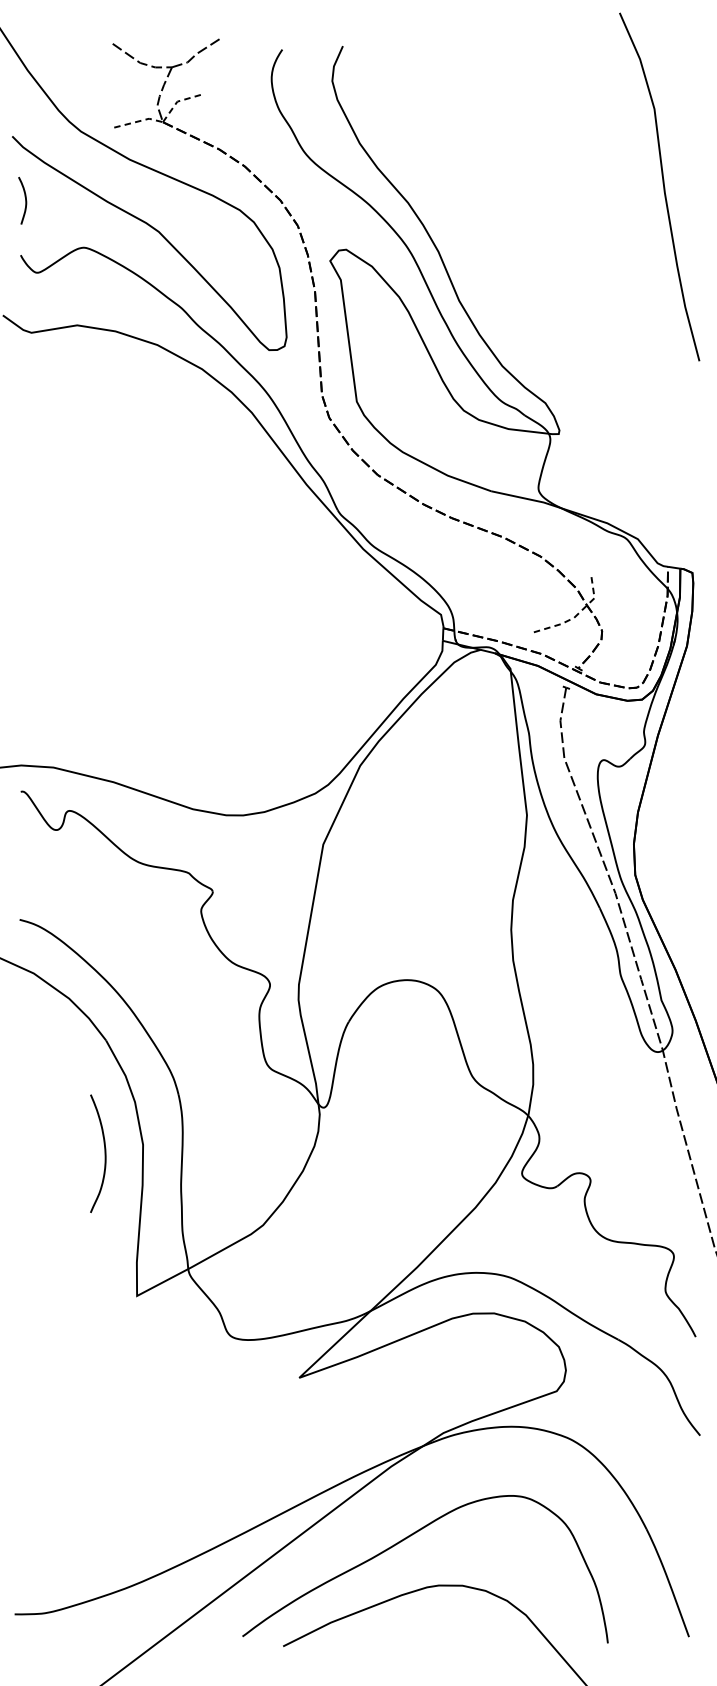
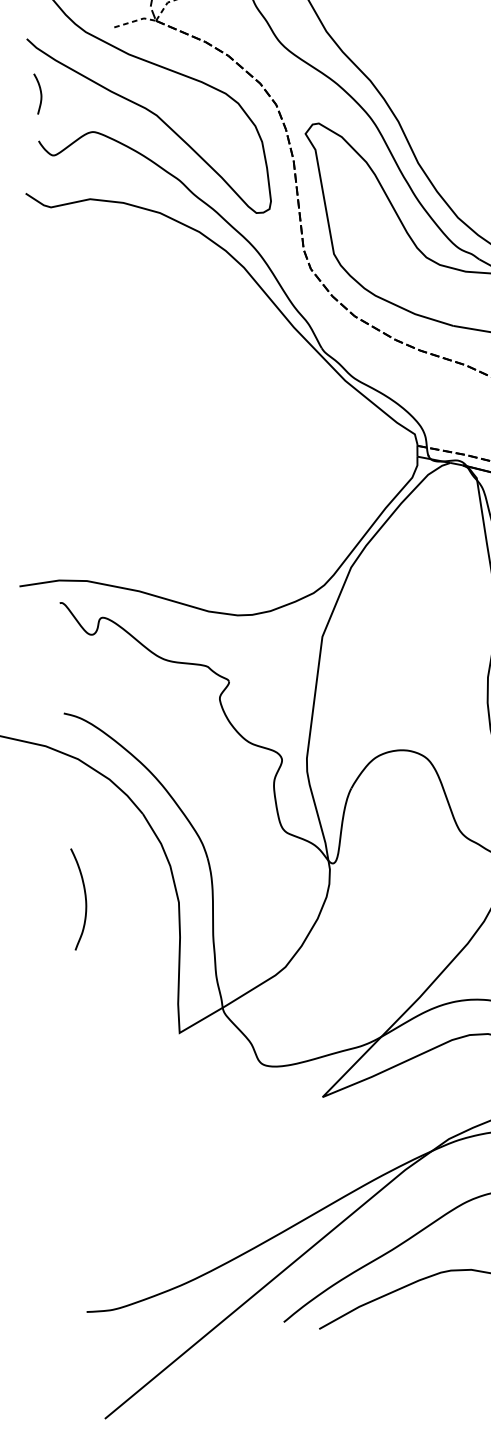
curve: (104, 1153) -> (85, 898), moved

